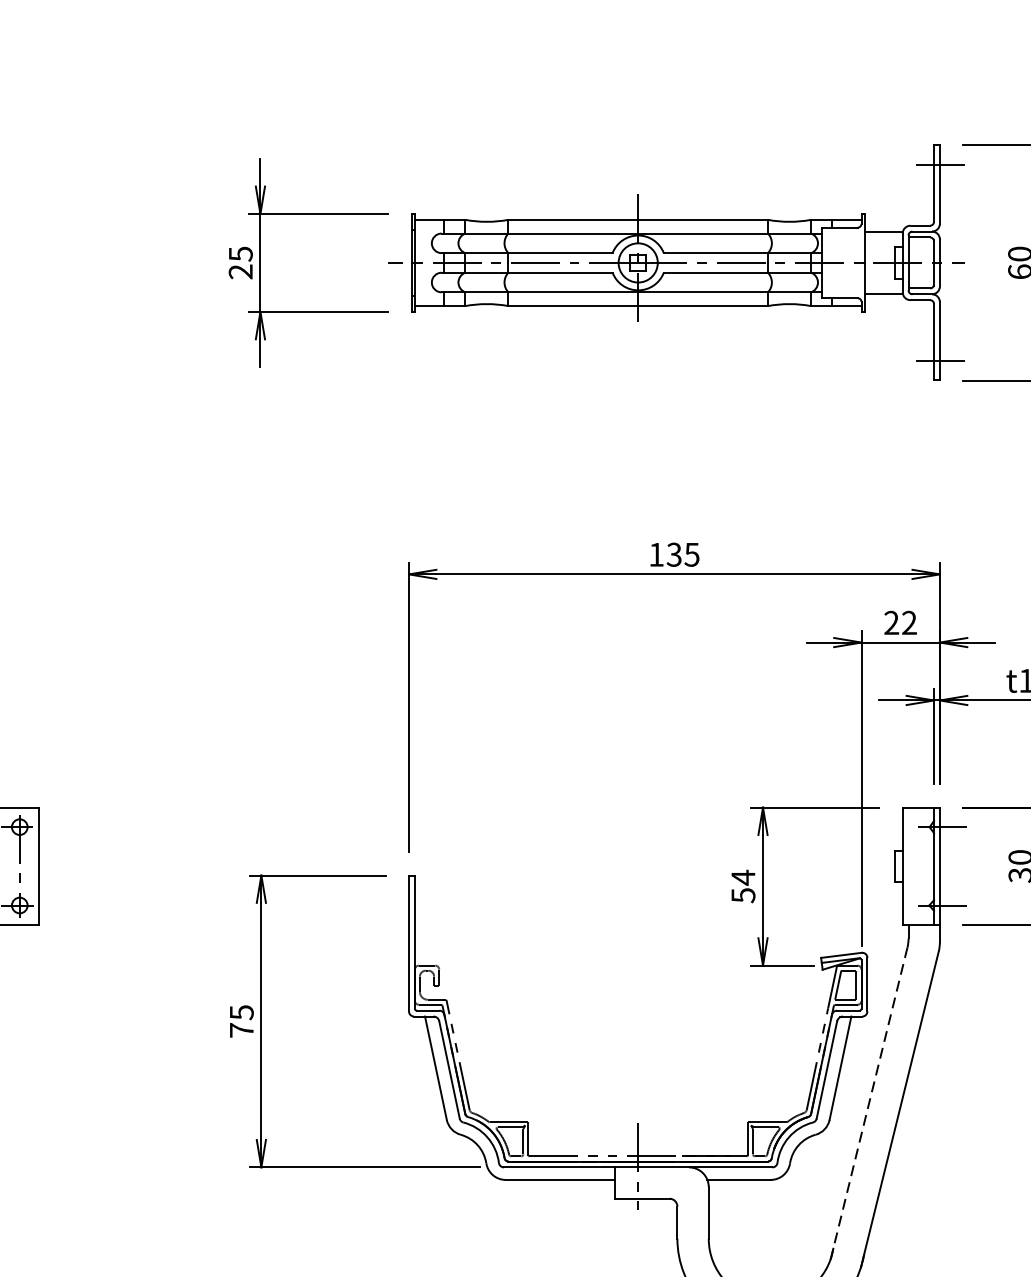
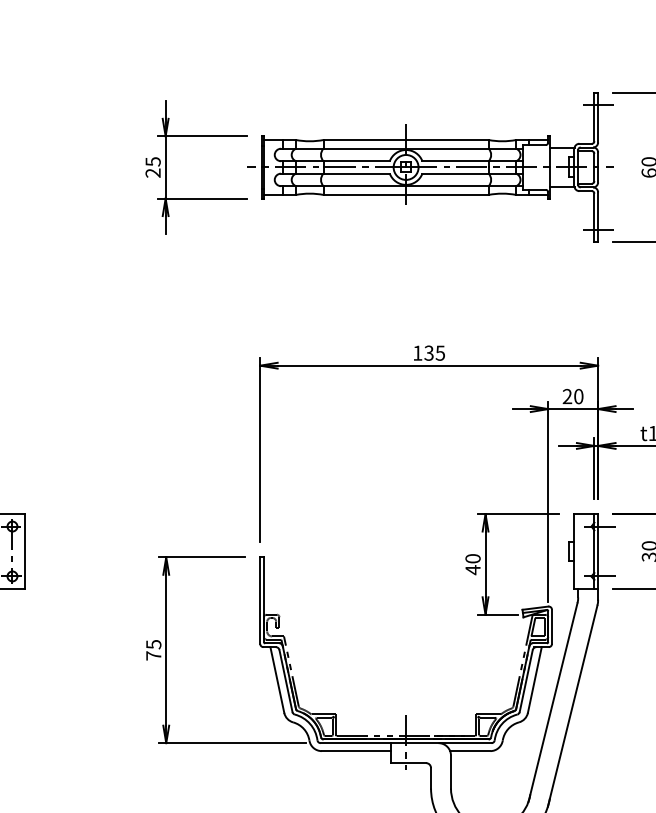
text: (909, 622) -> (578, 396), 22 -> 20
text: (742, 886) -> (472, 564), 54 -> 40
line: (869, 1103) -> (553, 702), dashed -> solid

